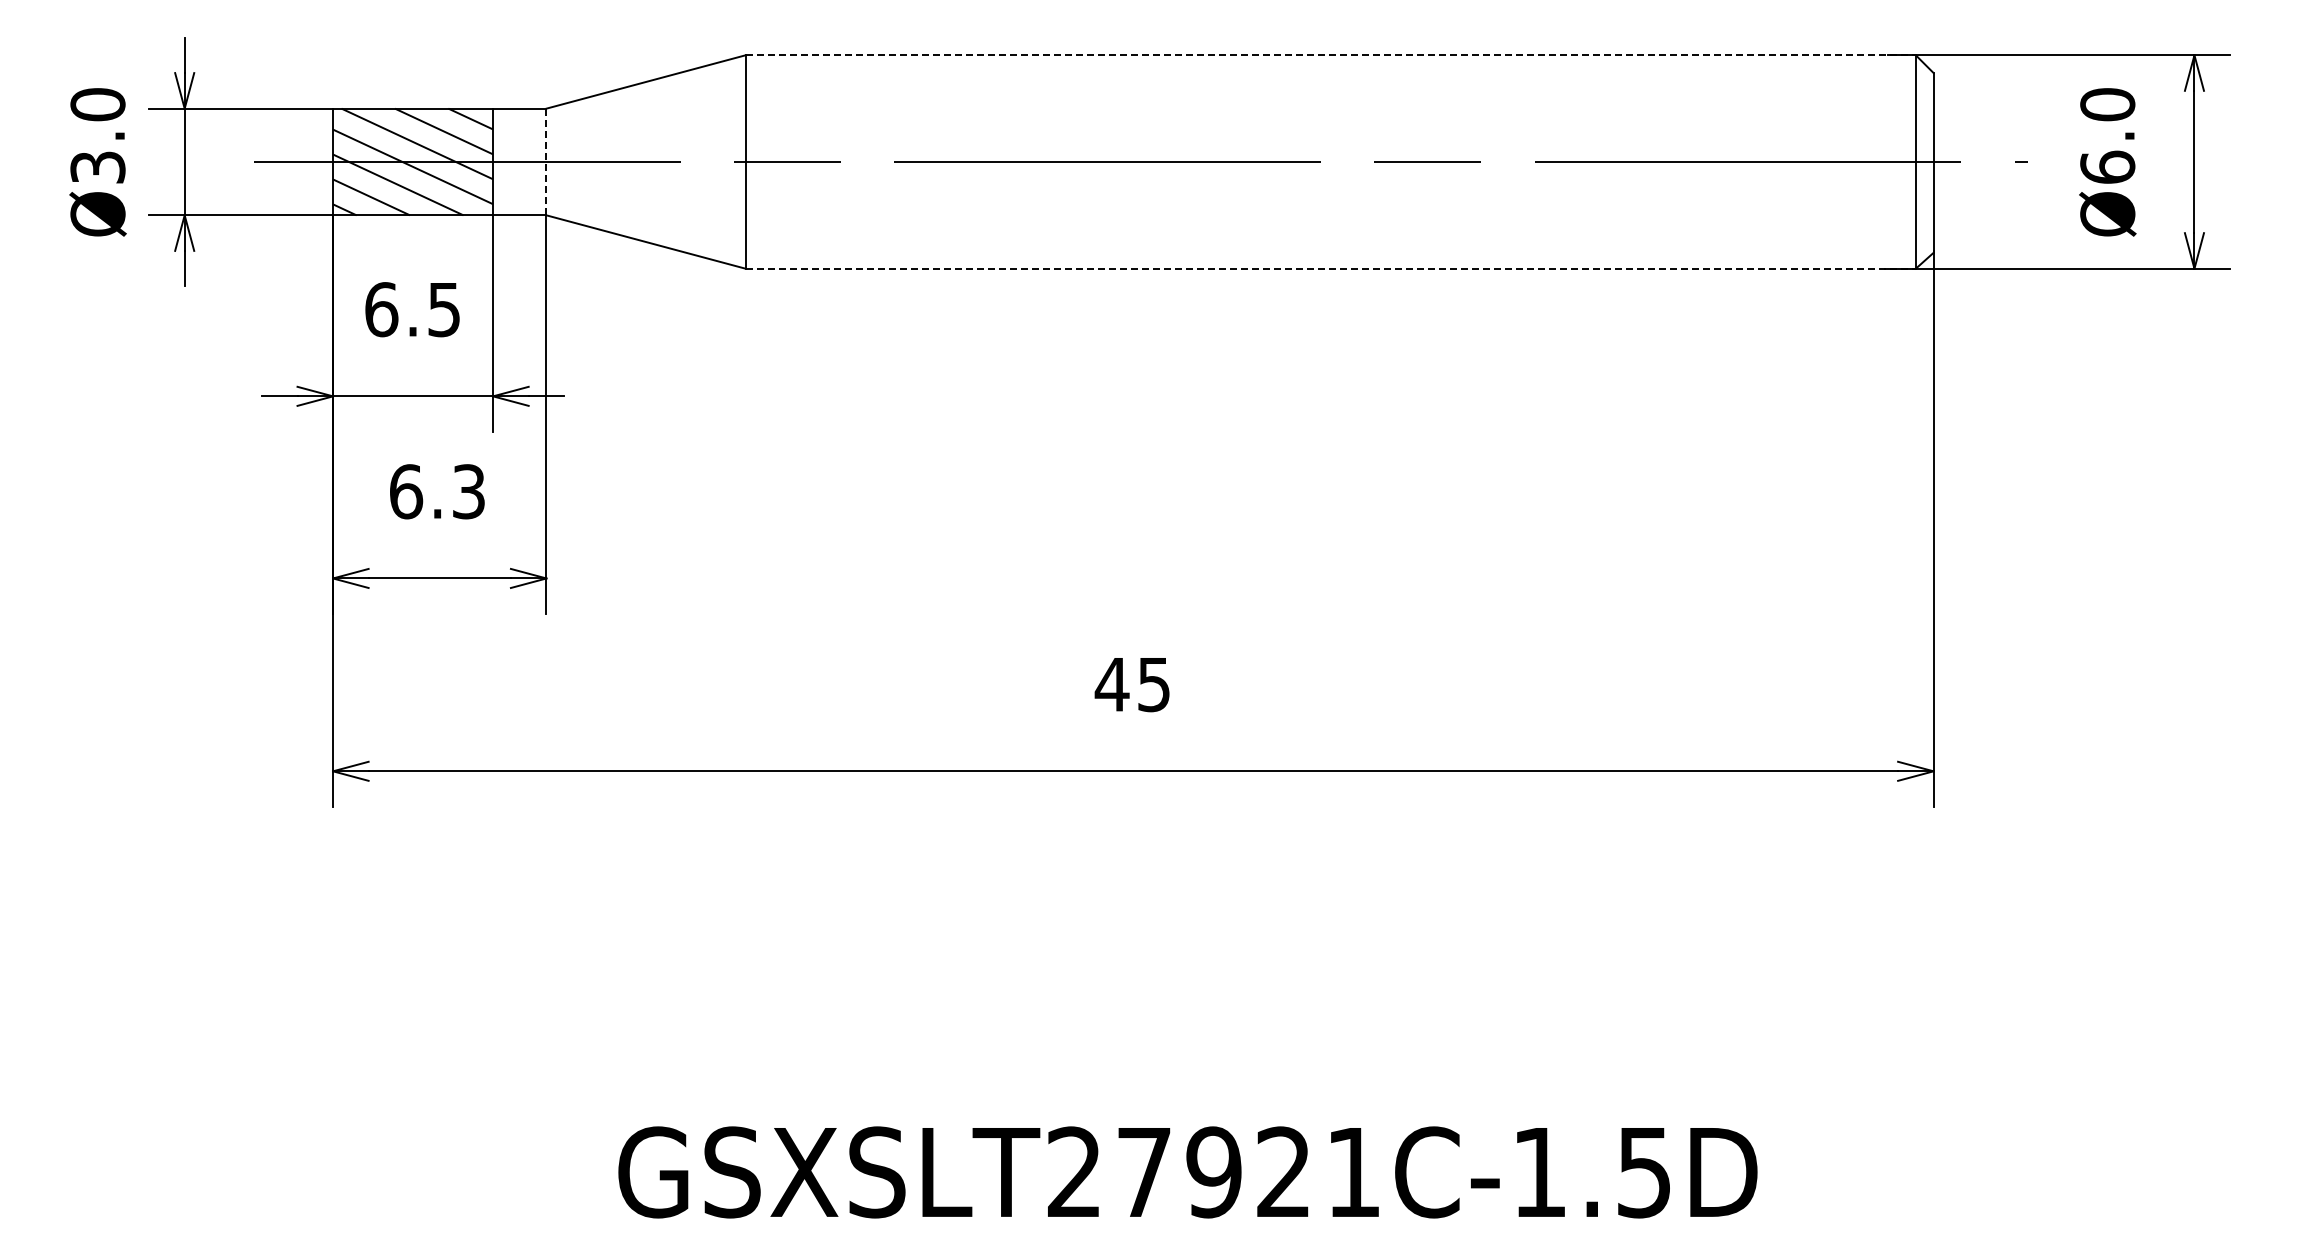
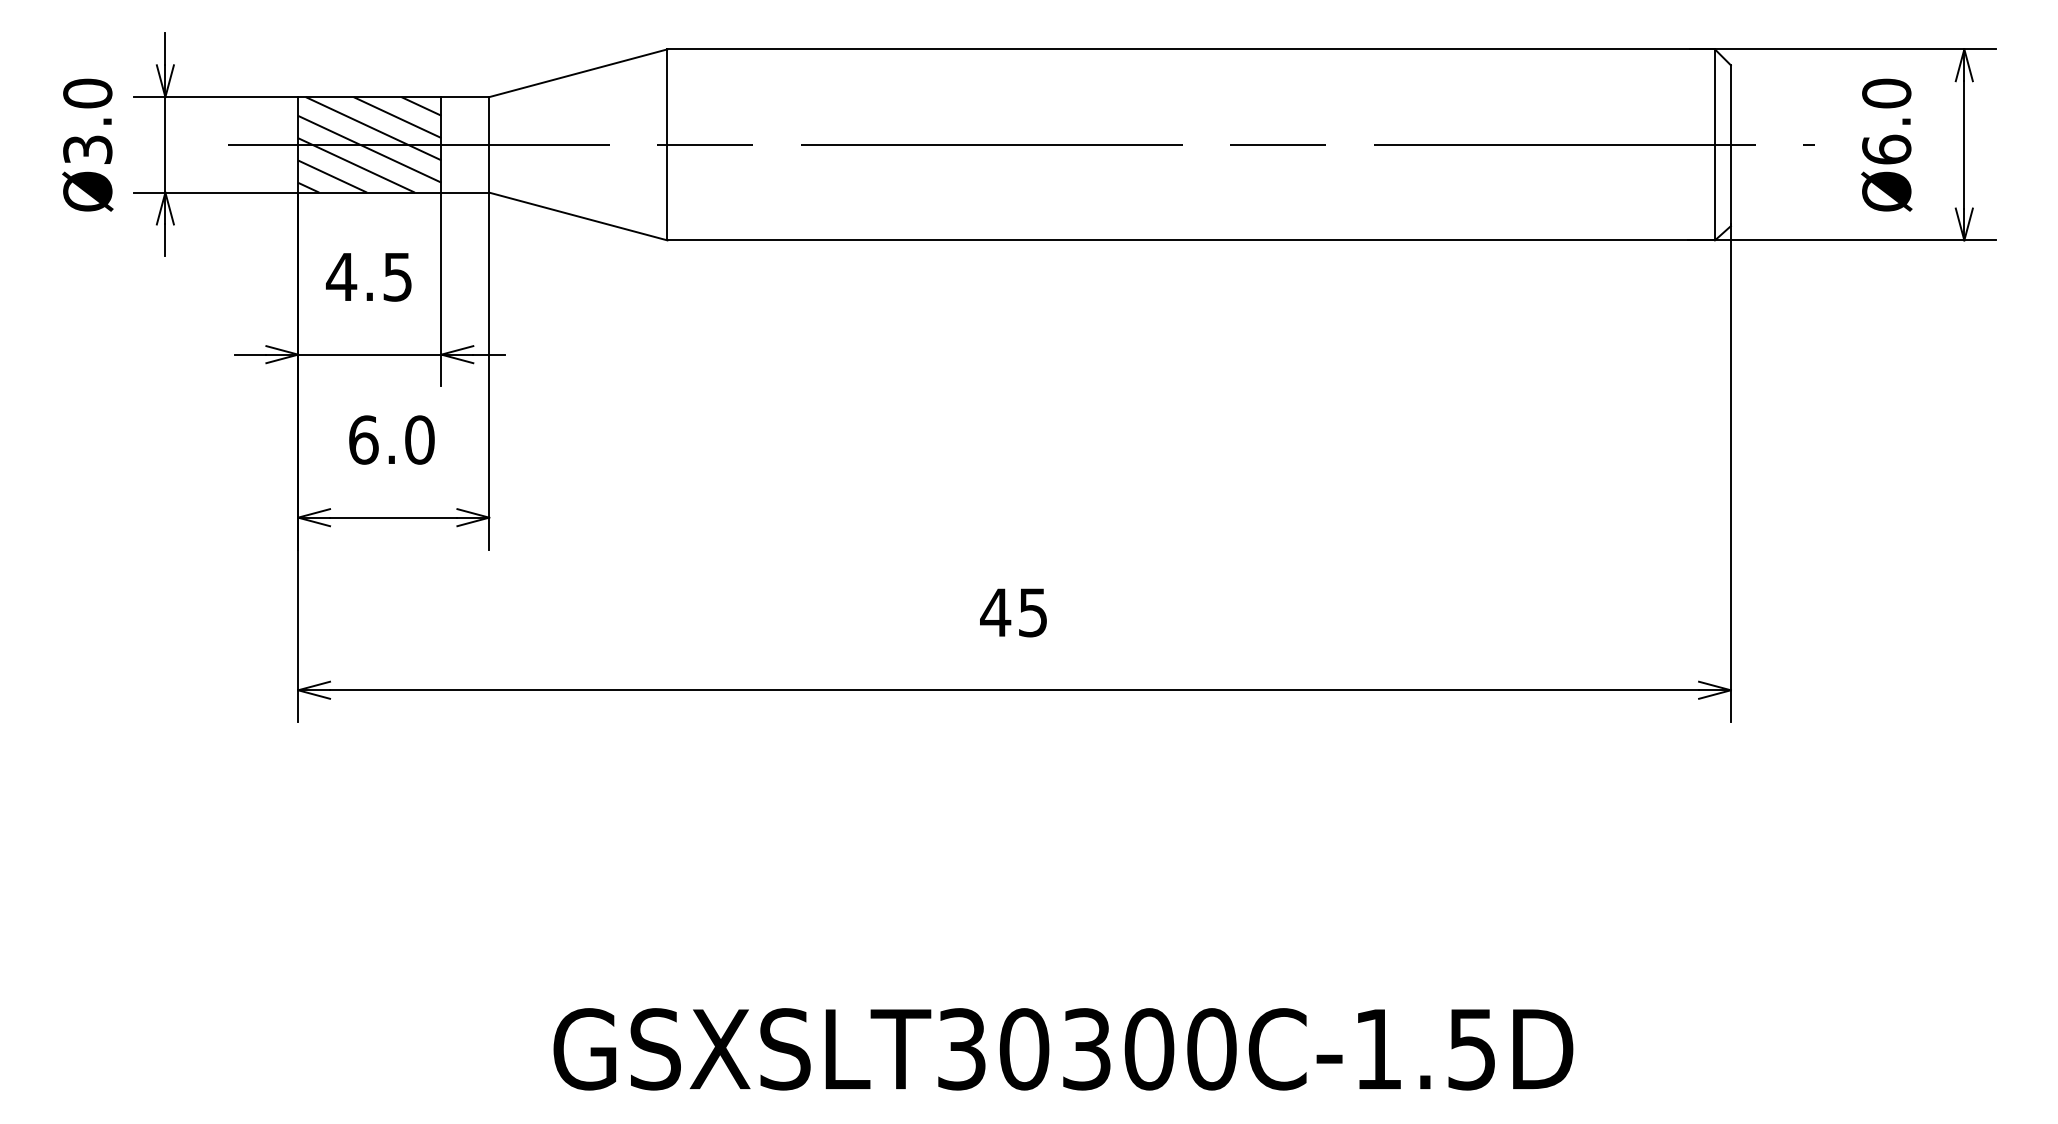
line: (1331, 55) -> (1191, 49), dashed -> solid
line: (546, 162) -> (489, 145), dashed -> solid
line: (1331, 268) -> (1191, 240), dashed -> solid
text: (381, 309) -> (341, 276), 6.5 -> 4.5
text: (468, 491) -> (419, 439), 6.3 -> 6.0
text: (1214, 1172) -> (1087, 1049), GSXSLT27921C-1.5D -> GSXSLT30300C-1.5D

